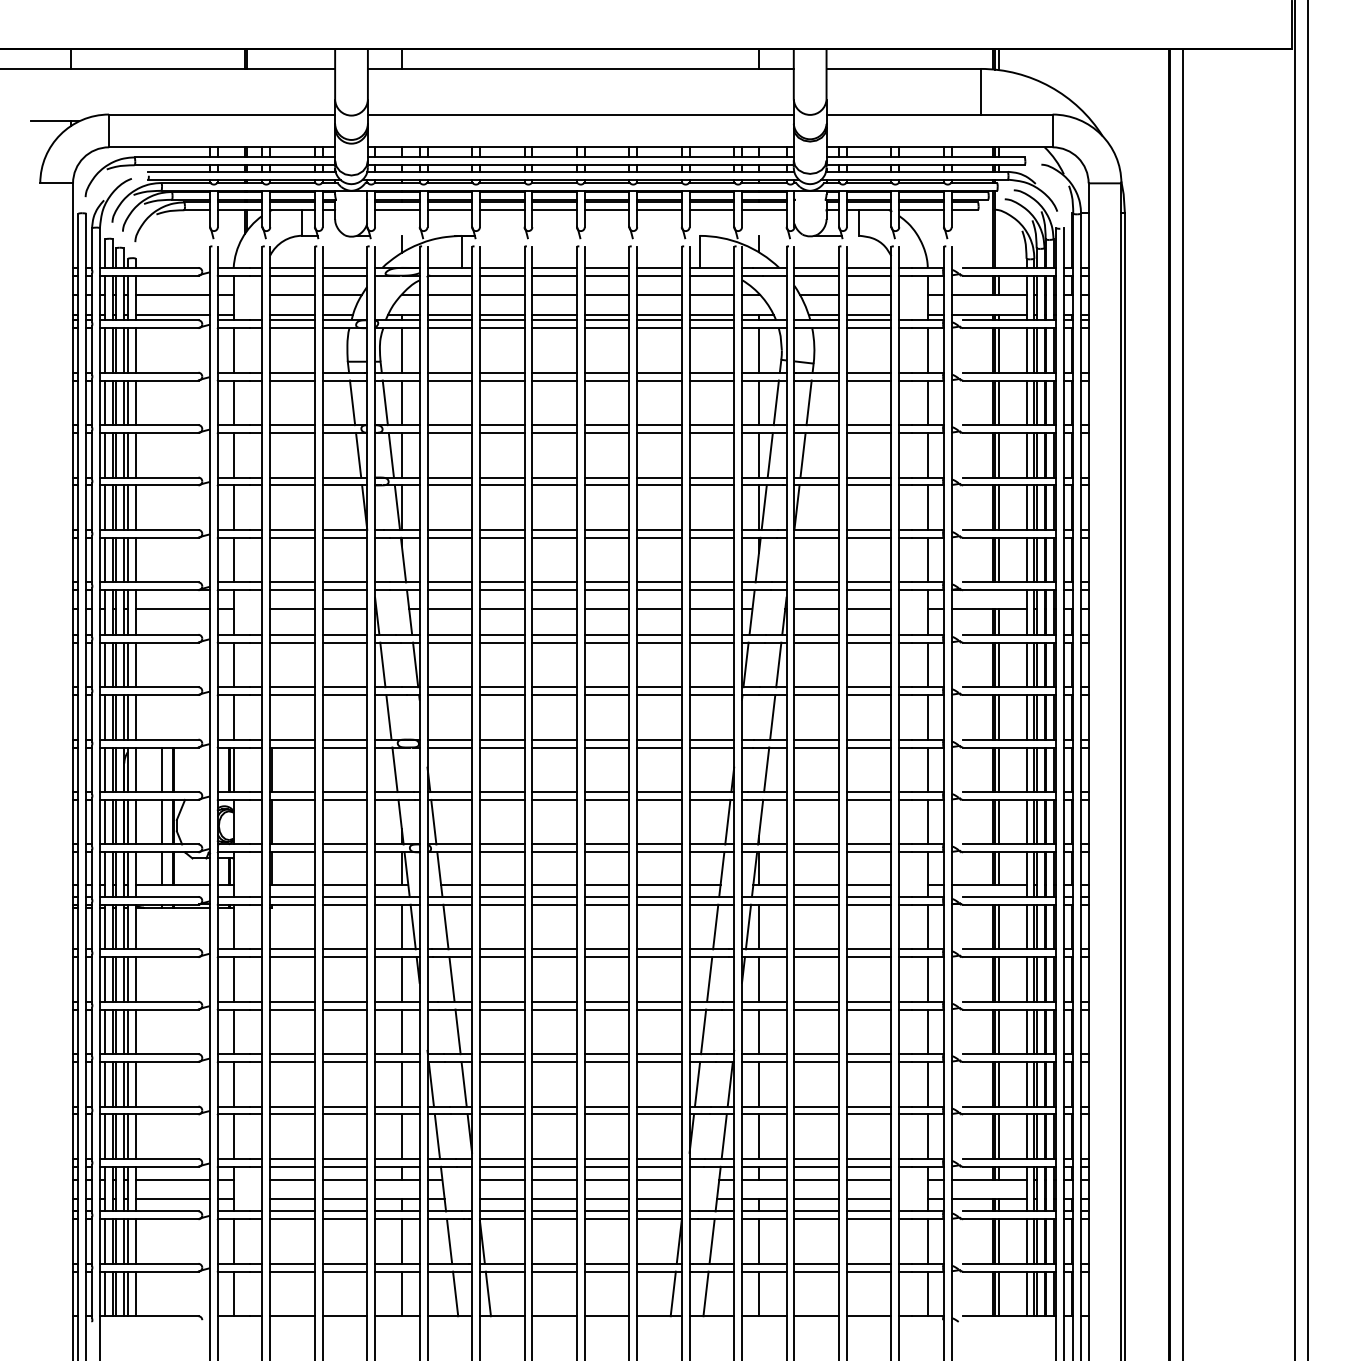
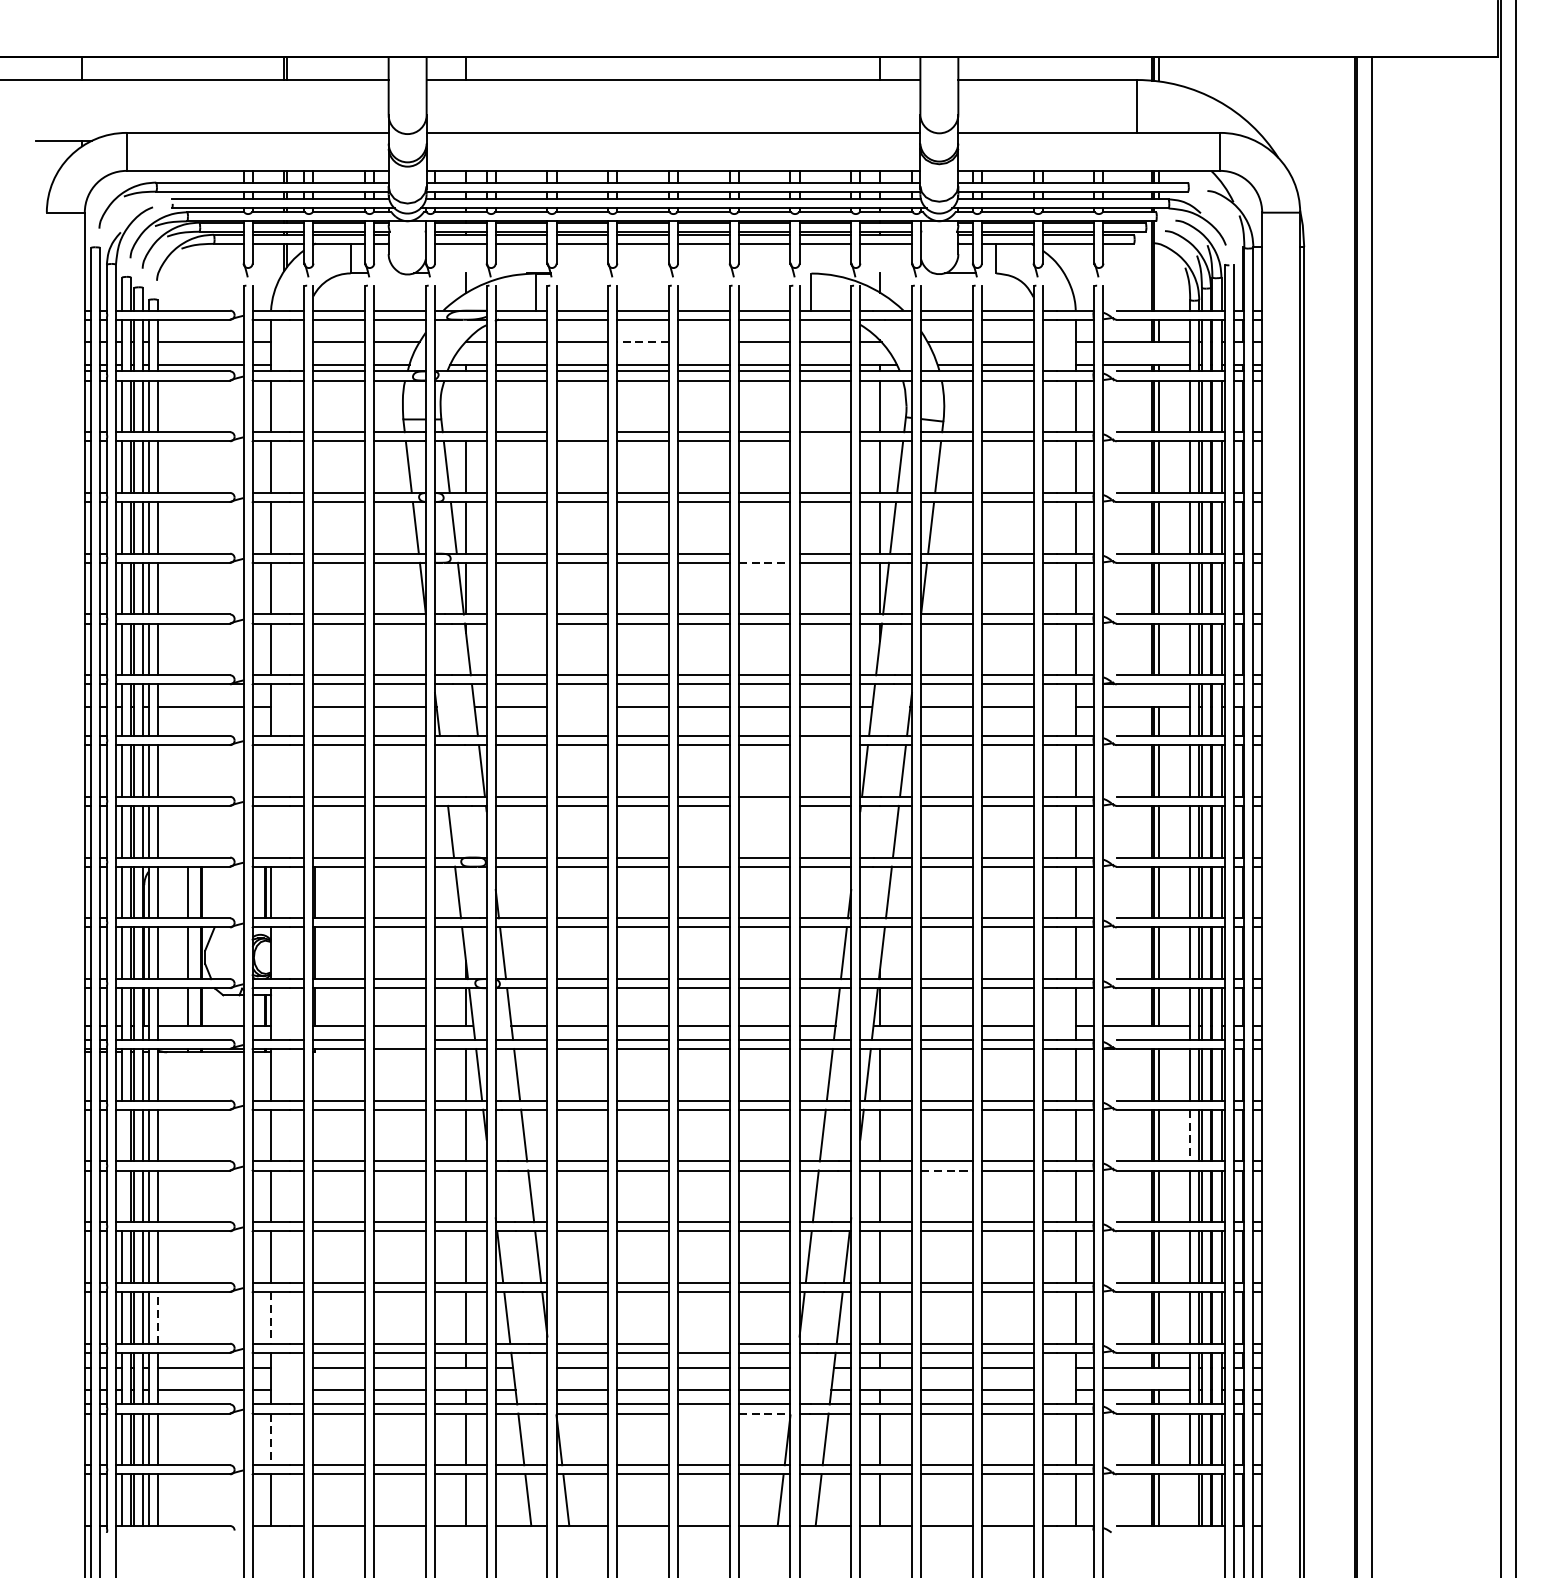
line: (554, 294) -> (642, 341), solid -> dashed
line: (606, 294) -> (703, 341), removed
line: (401, 350) -> (465, 406), removed
line: (501, 372) -> (581, 431), removed
line: (711, 380) -> (824, 441), removed
line: (659, 477) -> (764, 553), removed
line: (659, 485) -> (764, 562), solid -> dashed
line: (449, 537) -> (521, 623), removed
line: (501, 609) -> (581, 706), removed
line: (711, 642) -> (824, 744), removed
line: (233, 664) -> (270, 770), removed
line: (382, 664) -> (443, 770), removed
line: (659, 695) -> (764, 806), removed
line: (233, 717) -> (270, 831), removed
line: (606, 739) -> (703, 857), removed
line: (344, 896) -> (399, 1039), removed
line: (105, 979) -> (122, 1135), removed
line: (1026, 979) -> (1190, 1135), solid -> dashed
line: (817, 1009) -> (947, 1170), solid -> dashed
line: (105, 1031) -> (122, 1195), removed
line: (135, 1136) -> (157, 1317), solid -> dashed
line: (233, 1137) -> (270, 1318), solid -> dashed
line: (606, 1158) -> (703, 1343), removed
line: (606, 1219) -> (703, 1413), removed
line: (659, 1219) -> (764, 1413), solid -> dashed
line: (233, 1242) -> (270, 1440), solid -> dashed
line: (1026, 1293) -> (1190, 1499), removed

